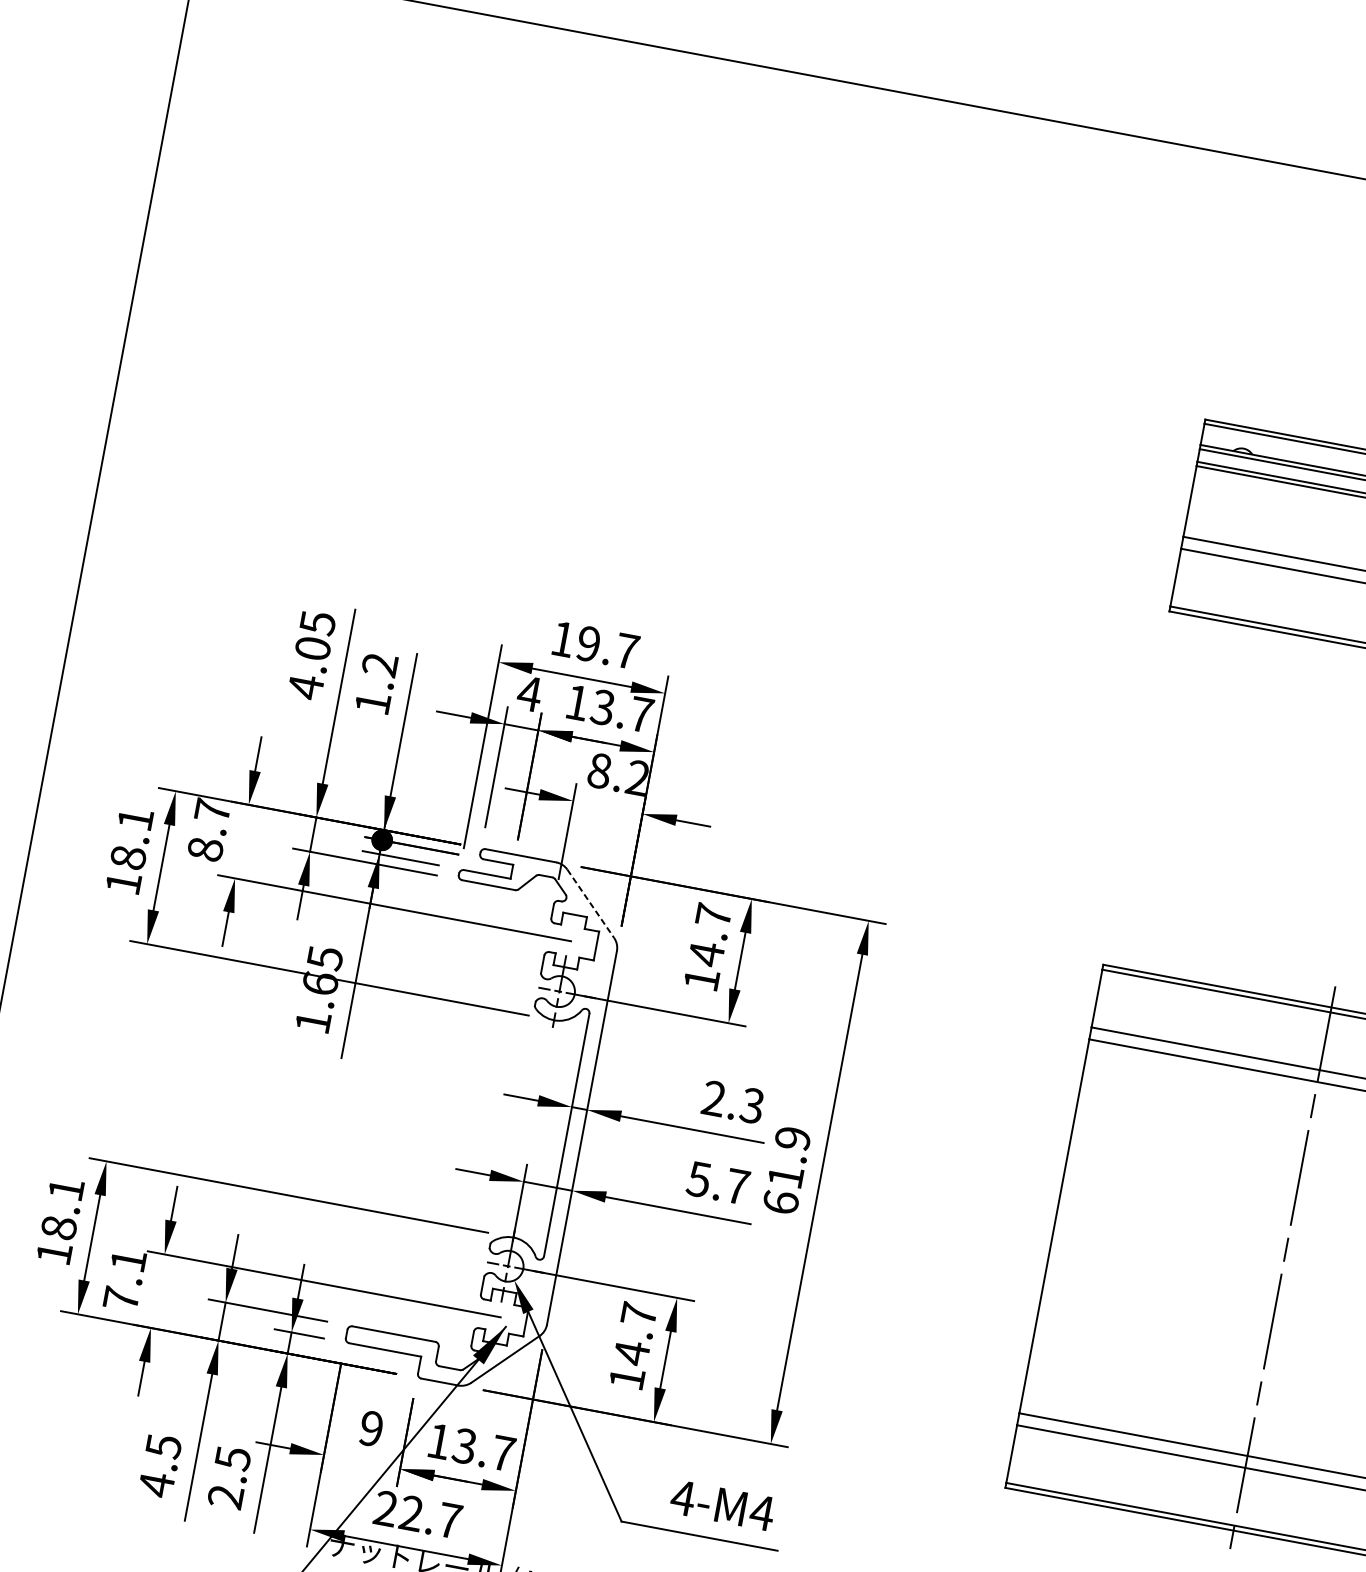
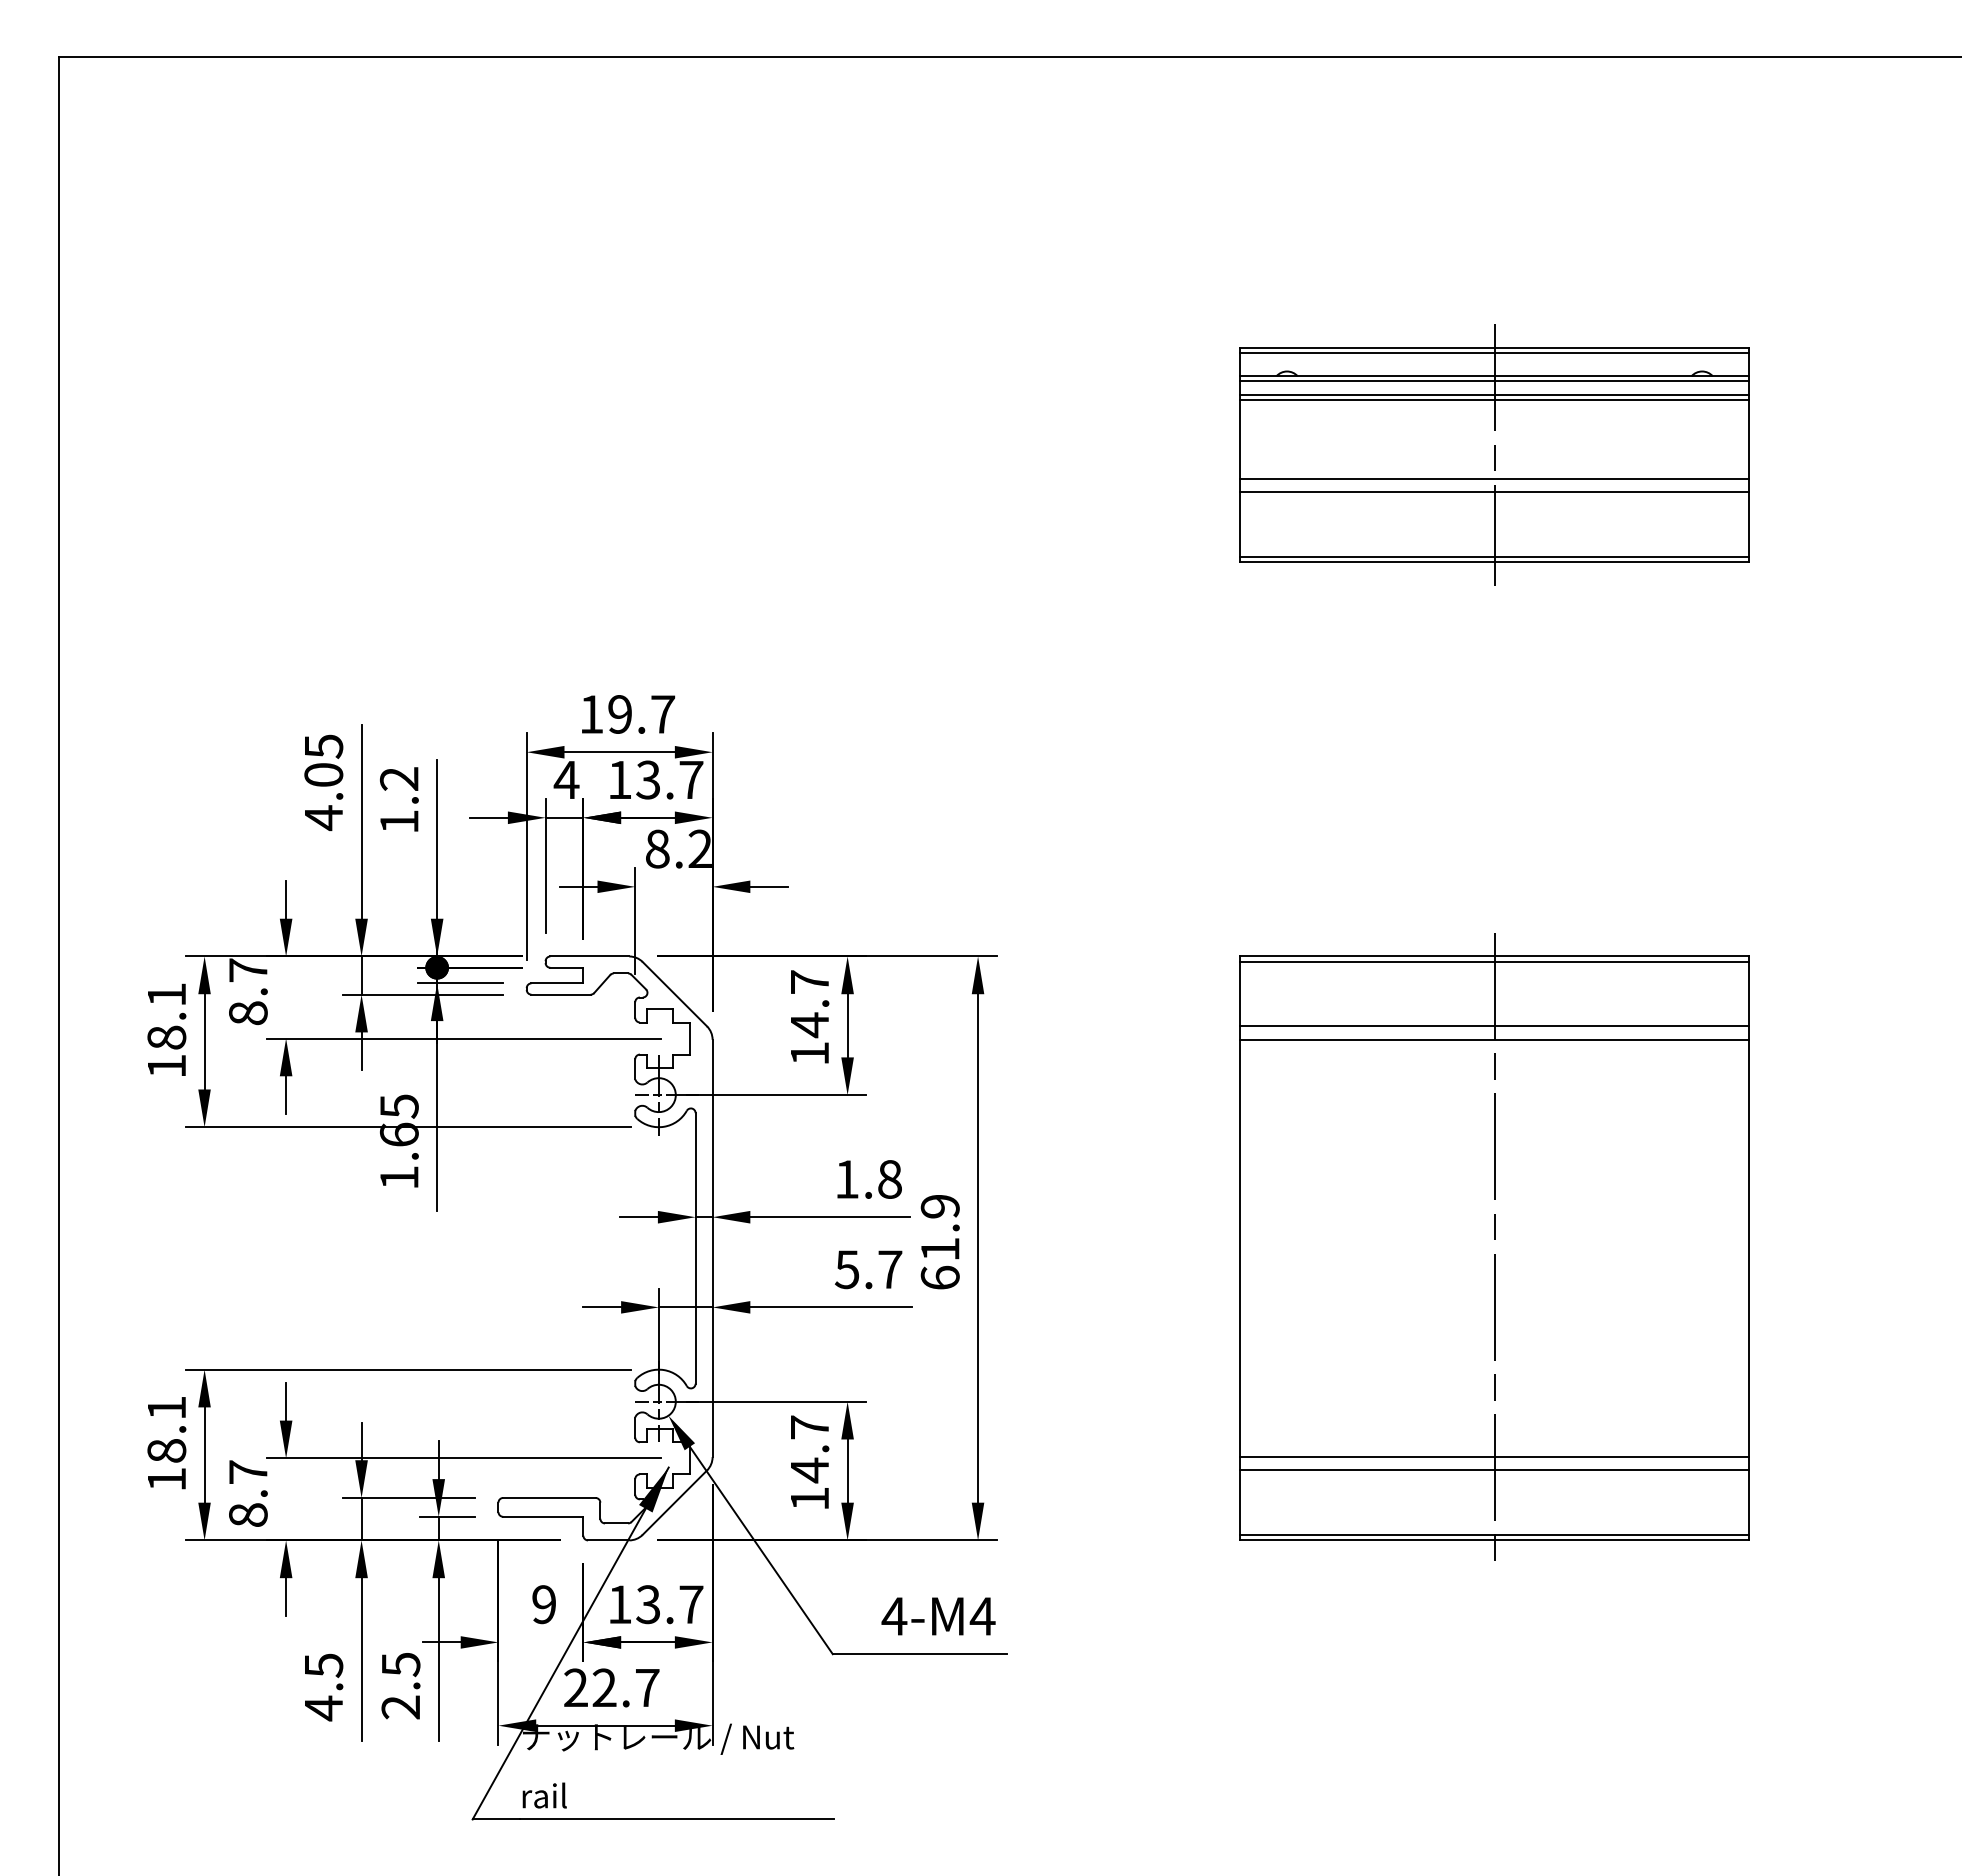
line: (590, 904) -> (674, 994), dashed -> solid
text: (733, 1102) -> (868, 1179), 2.3 -> 1.8
text: (125, 1279) -> (248, 1493), 7.1 -> 8.7

